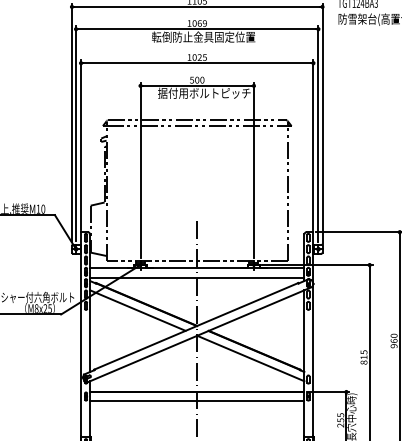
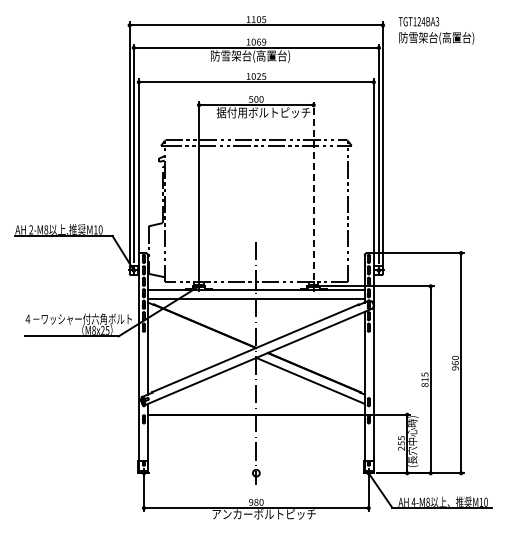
text: (203, 37) -> (262, 56), 転倒防止金具固定位置 -> 防雪架台(高置台)
line: (253, 170) -> (313, 190), solid -> dashed
line: (138, 309) -> (196, 331), removed
line: (197, 400) -> (256, 423), removed

